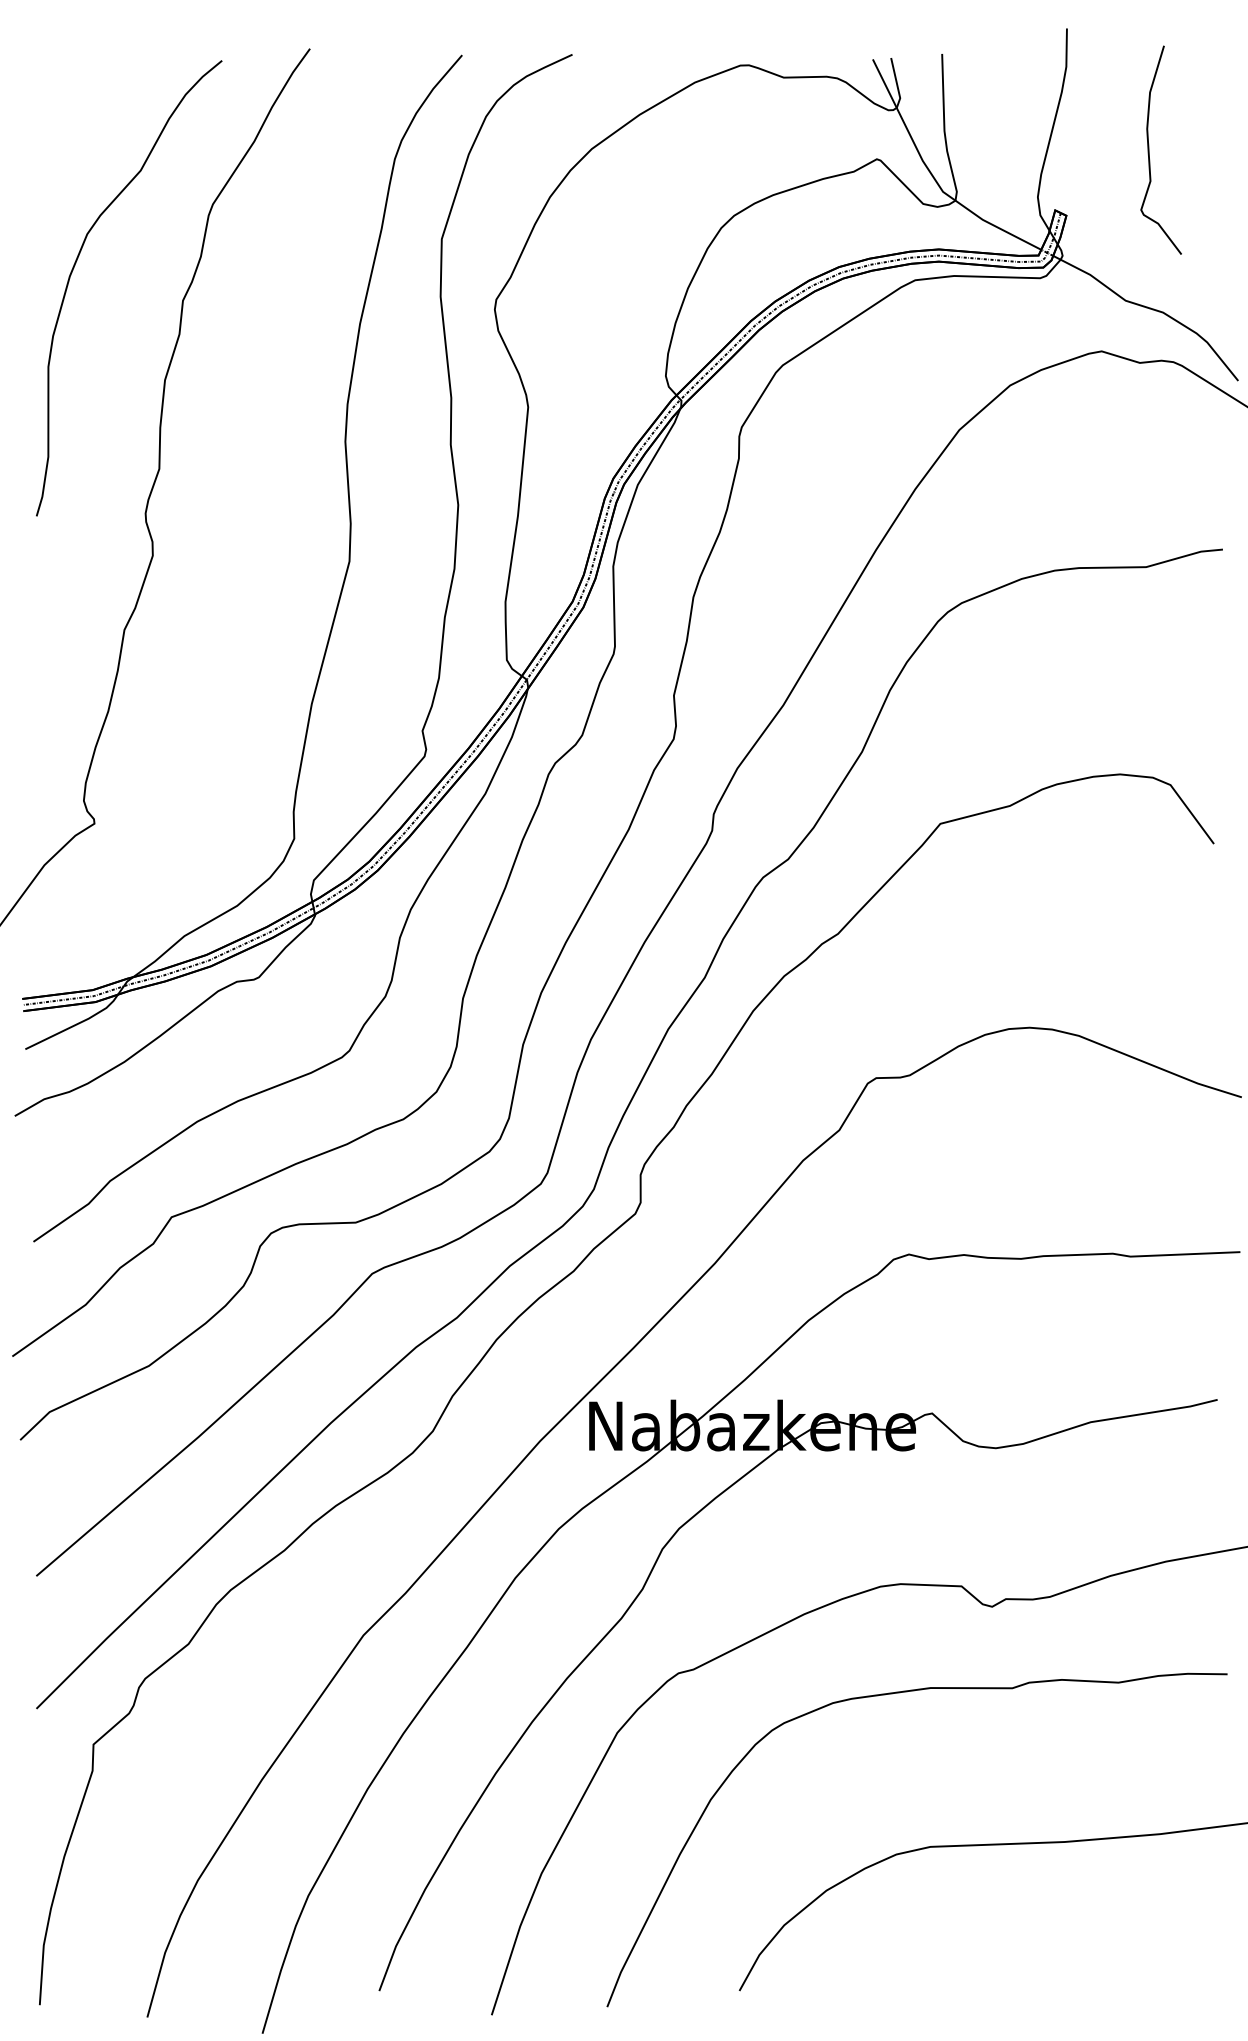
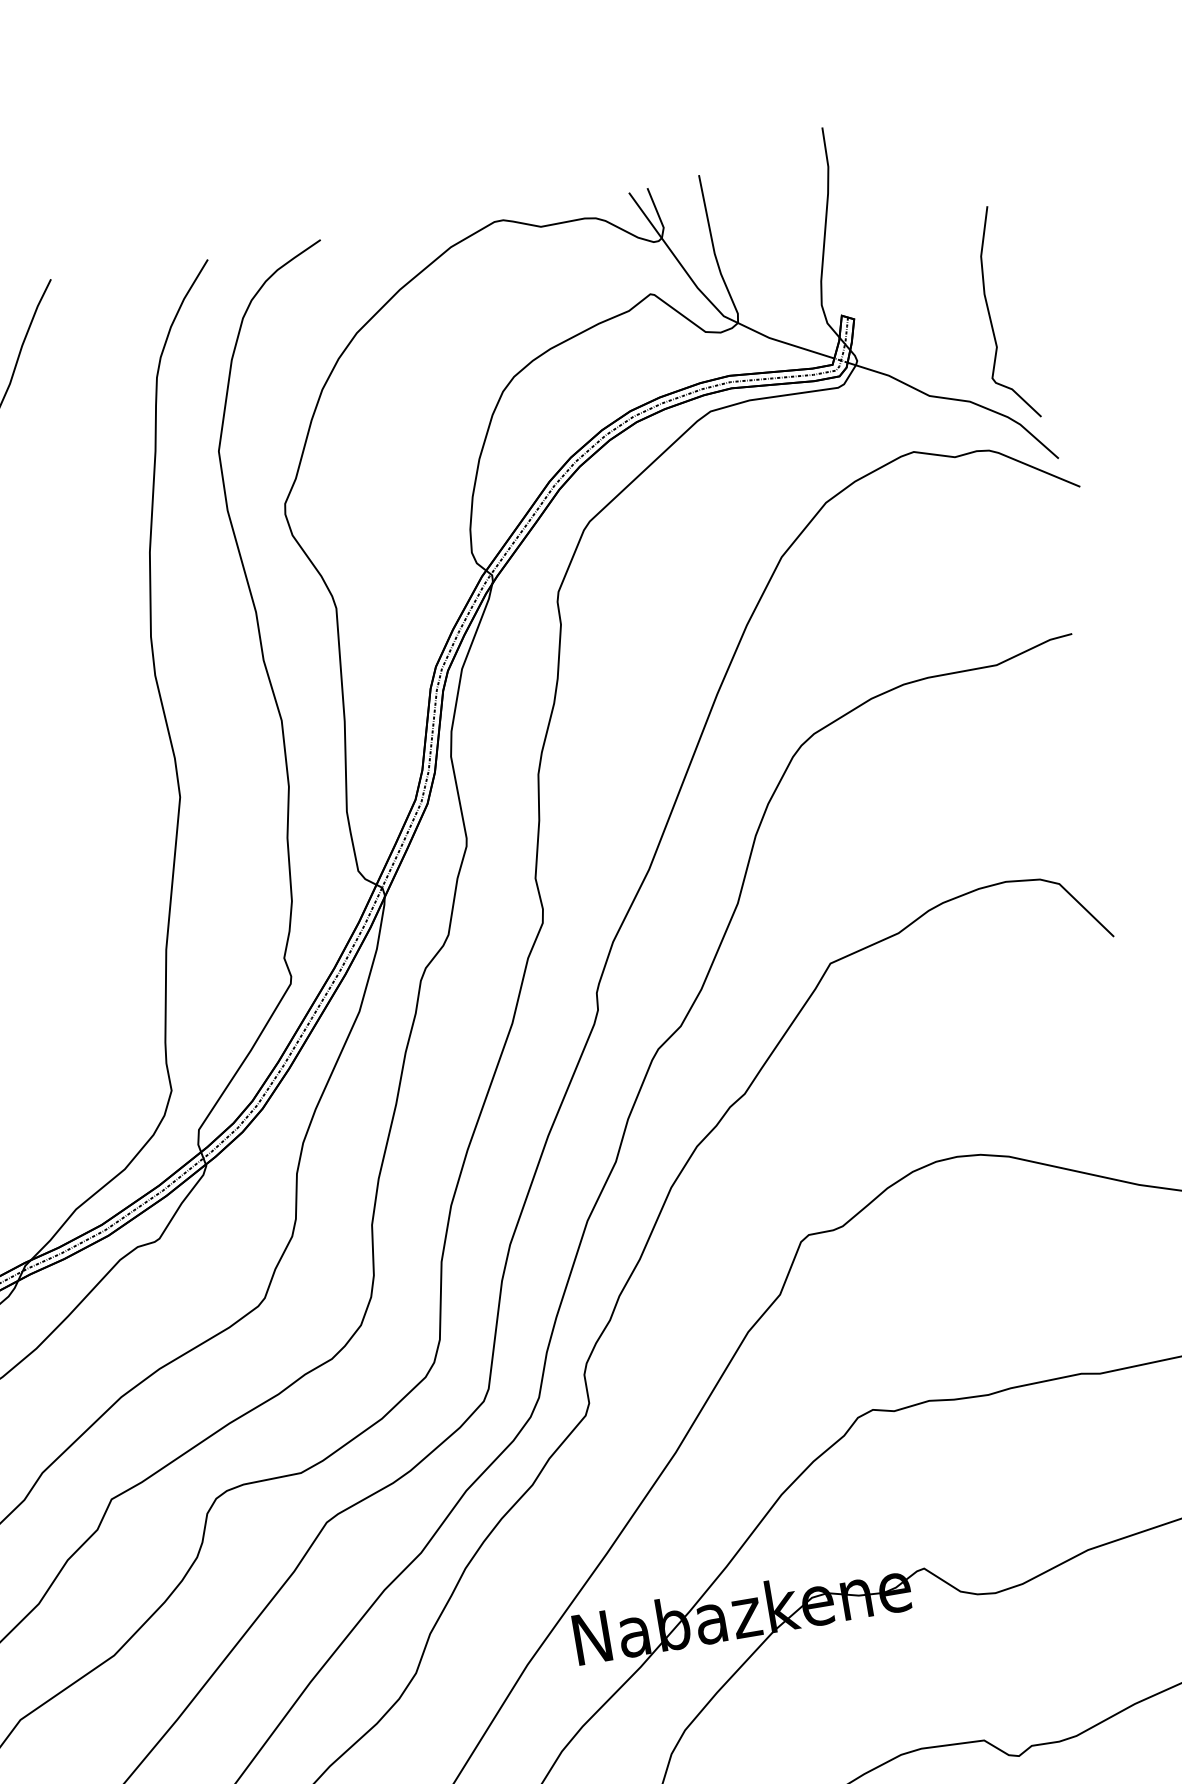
curve: (1149, 149) -> (990, 314), moved

